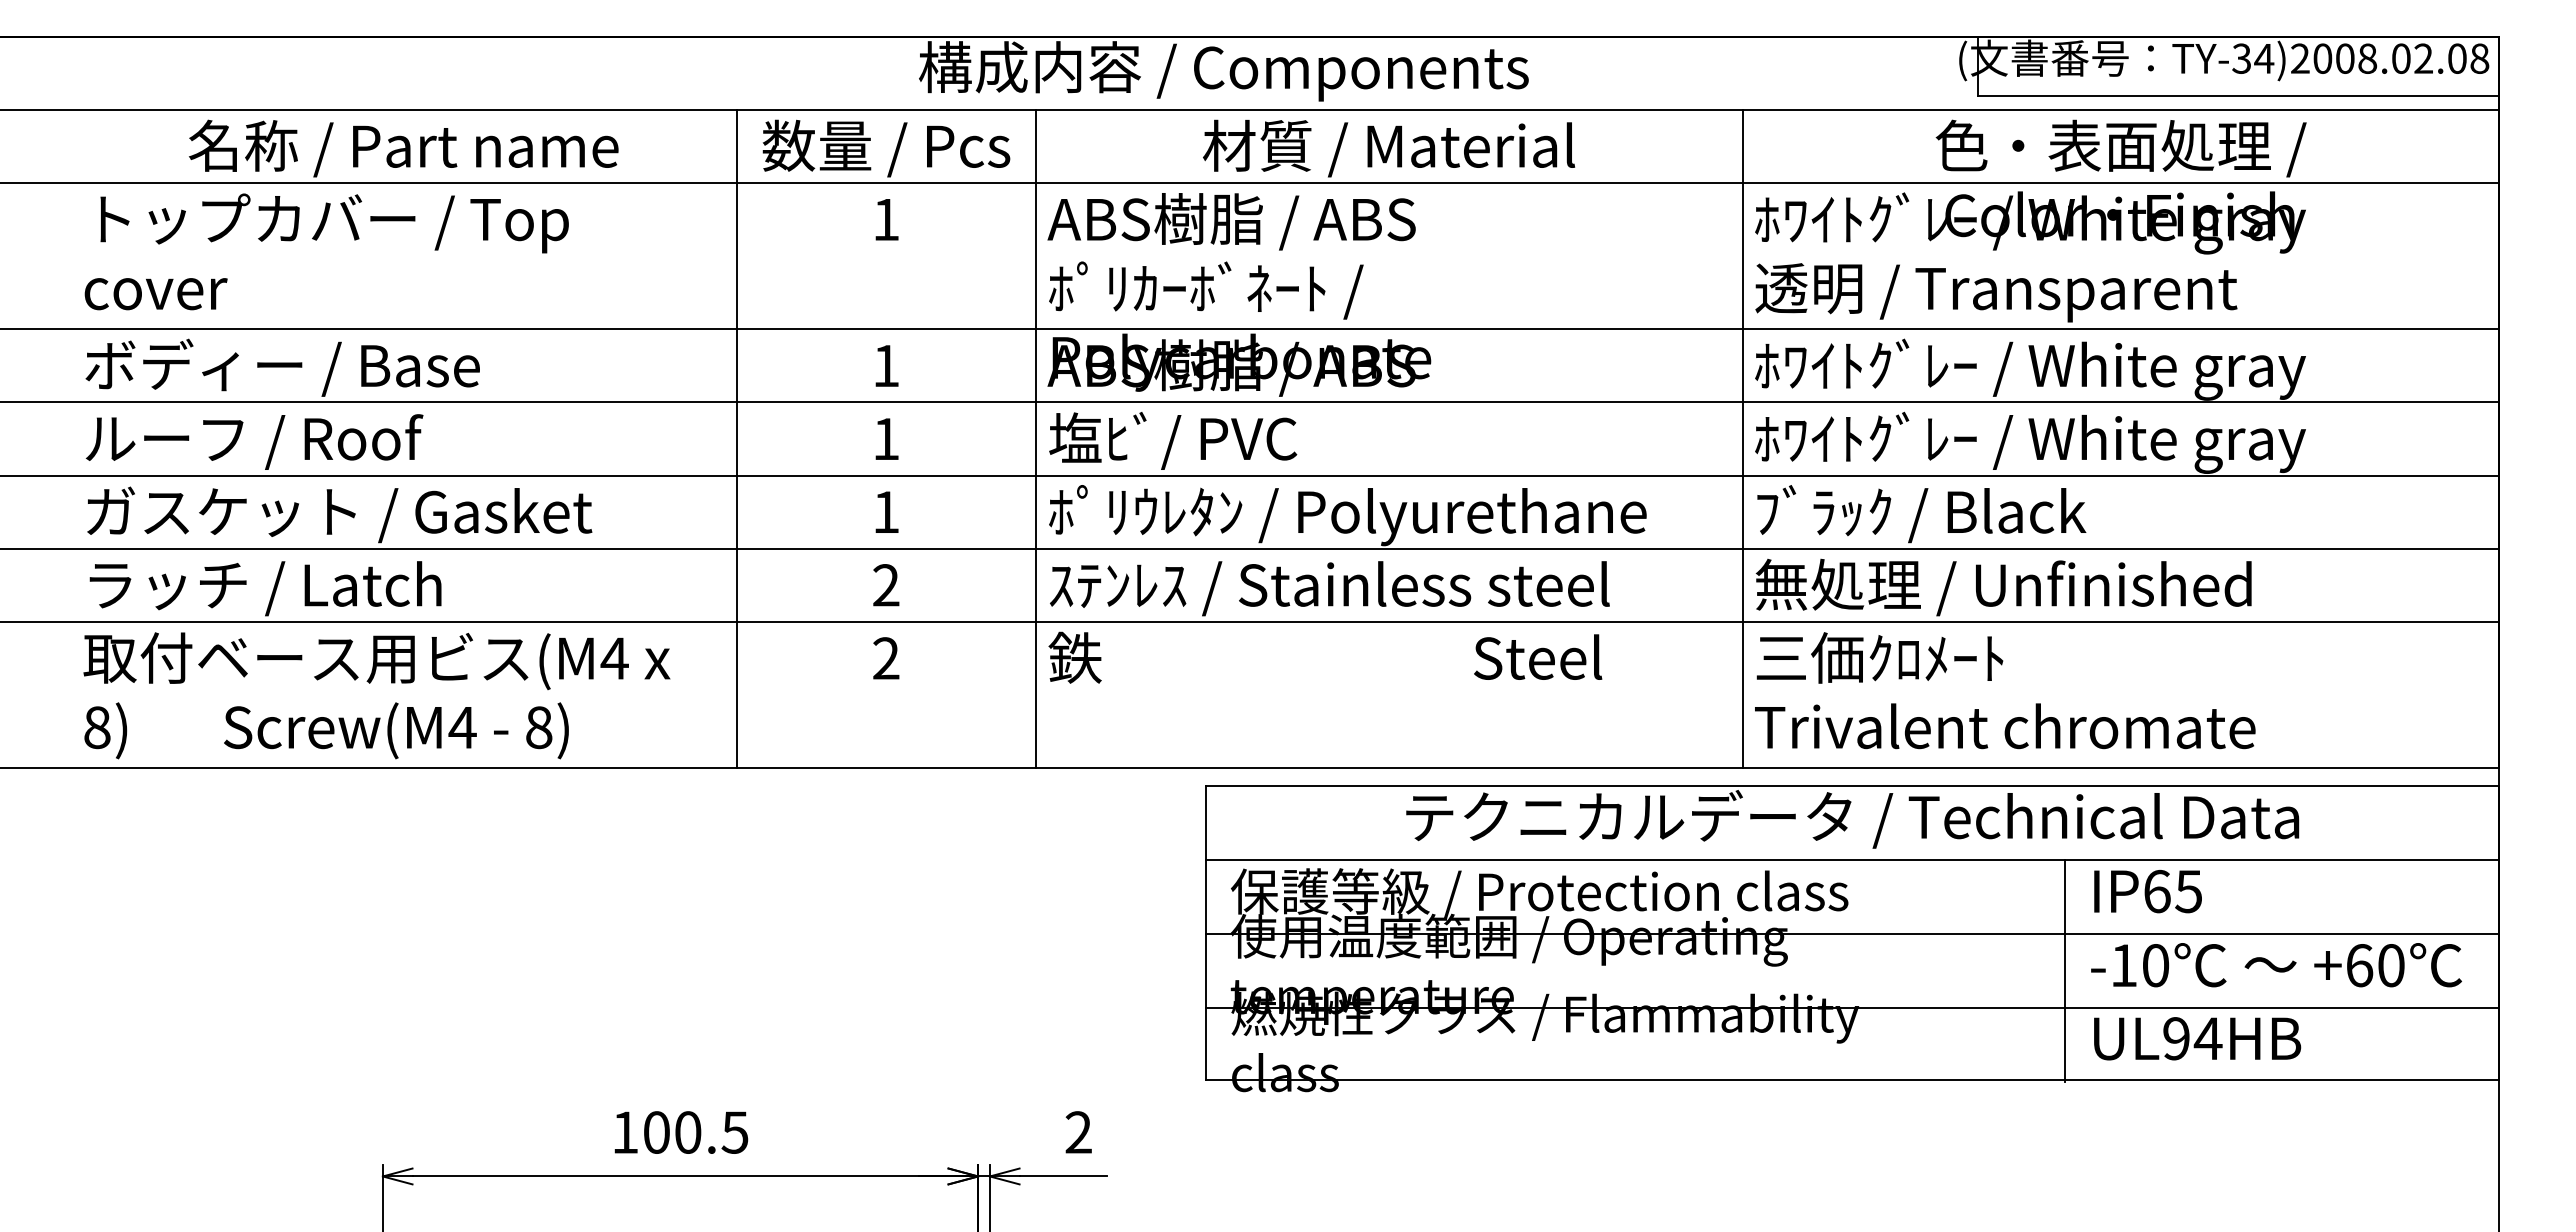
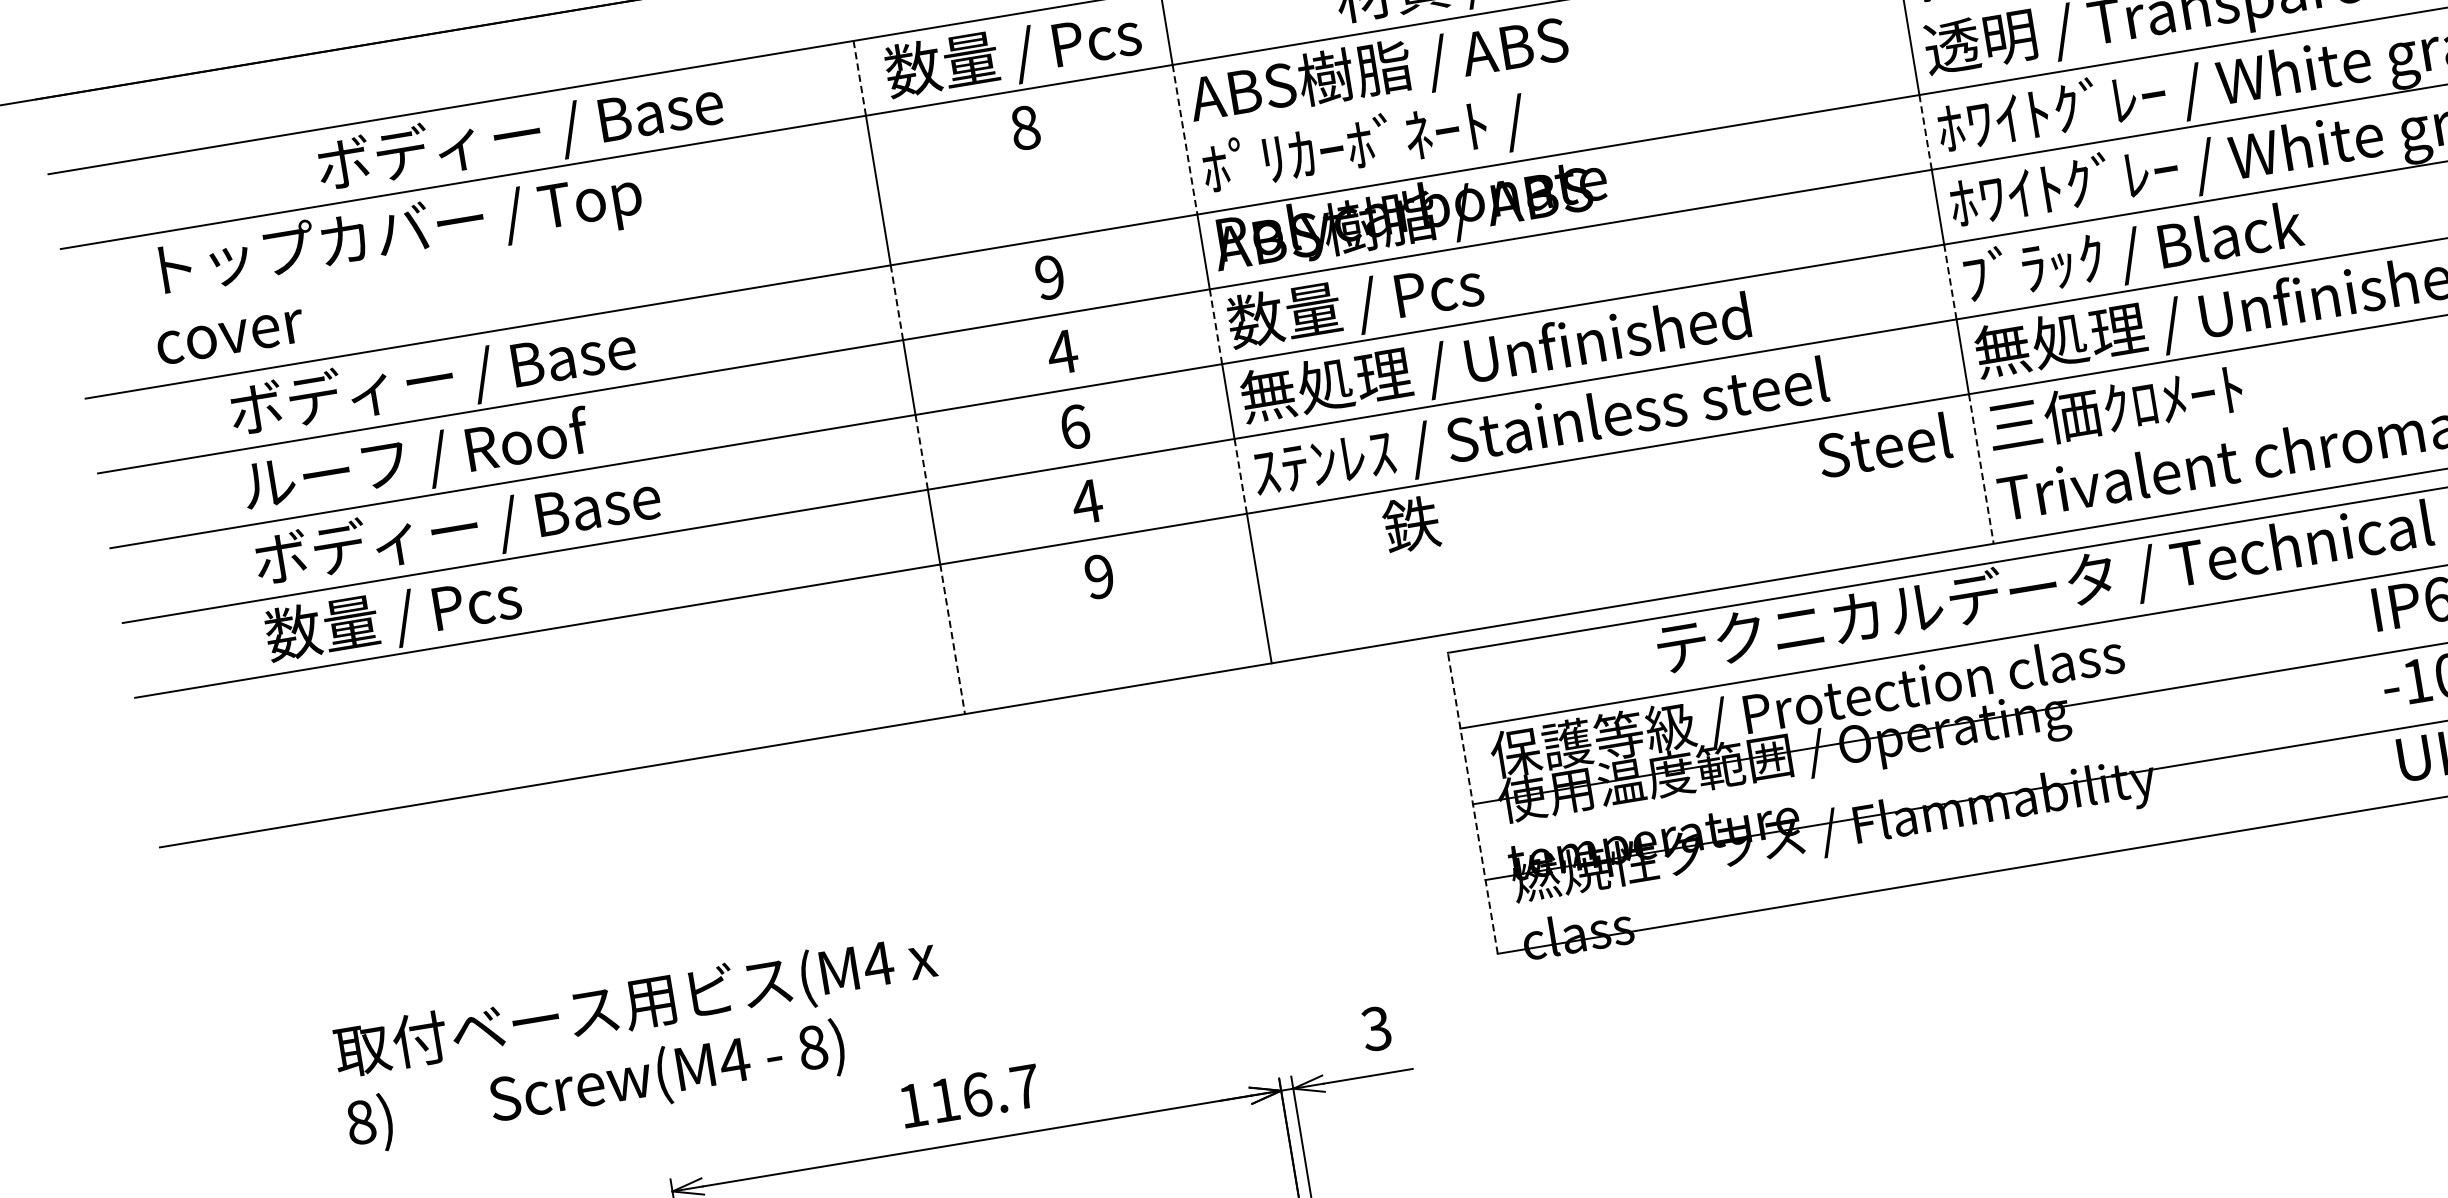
line: (736, 146) -> (859, 78), solid -> dashed
text: (403, 148) -> (519, 136), 名称 / Part name -> ボディー / Base
text: (886, 219) -> (1025, 127), 1 -> 8
text: (326, 251) -> (397, 265), moved
line: (1036, 256) -> (1185, 140), solid -> dashed
line: (736, 365) -> (896, 302), solid -> dashed
text: (886, 365) -> (1050, 276), 1 -> 9
line: (1742, 365) -> (1925, 132), solid -> dashed
text: (886, 438) -> (1062, 351), 1 -> 4
line: (1036, 439) -> (1216, 327), solid -> dashed
text: (1173, 440) -> (1356, 305), 塩ﾋﾞ/ PVC -> 数量 / Pcs
text: (886, 511) -> (1074, 426), 1 -> 6
line: (736, 512) -> (921, 452), solid -> dashed
line: (1742, 512) -> (1950, 282), solid -> dashed
text: (338, 514) -> (515, 522), ガスケット / Gasket -> ボディー / Base
text: (1347, 515) -> (1547, 352), ﾎﾟﾘｳﾚﾀﾝ / Polyurethane -> 無処理 / Unfinished
text: (886, 585) -> (1087, 501), 2 -> 4
line: (1036, 585) -> (1240, 476), solid -> dashed
text: (262, 587) -> (449, 609), ラッチ / Latch -> 数量 / Pcs
text: (1325, 657) -> (1667, 481), moved
text: (886, 658) -> (1099, 576), 2 -> 9
text: (376, 695) -> (641, 1042), moved
line: (736, 695) -> (952, 639), solid -> dashed
line: (1742, 695) -> (1981, 469), solid -> dashed
line: (1205, 932) -> (1472, 802), solid -> dashed
line: (2064, 971) -> (2357, 697), removed
text: (696, 1132) -> (985, 1093), 100.5 -> 116.7
text: (1078, 1132) -> (1376, 1028), 2 -> 3

